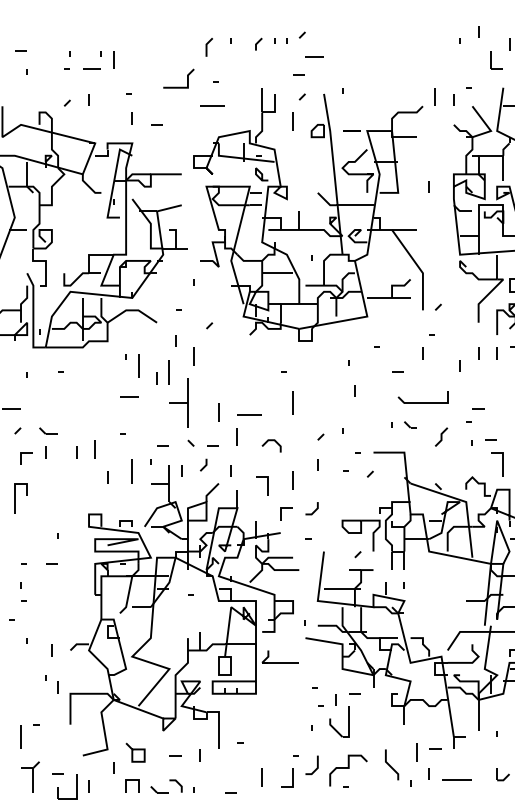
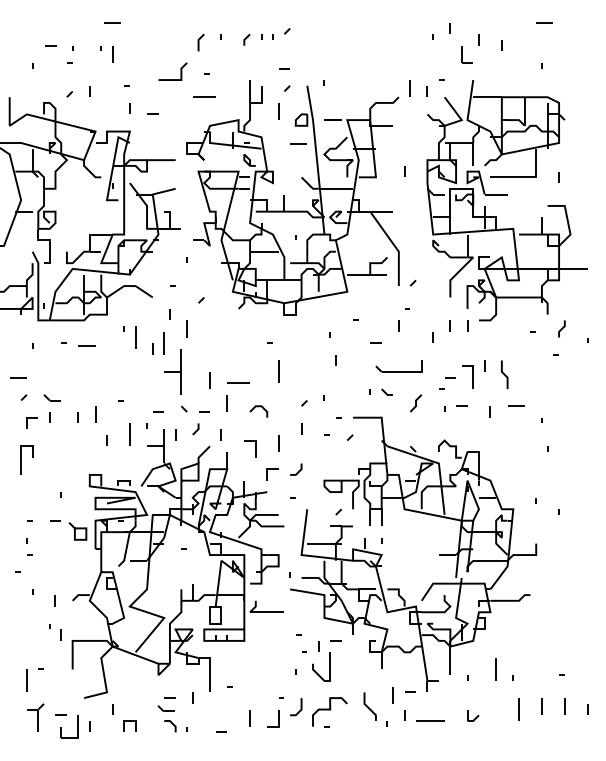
line: (20, 50) -> (50, 45), moved
line: (314, 55) -> (298, 143), moved
line: (91, 68) -> (112, 22), moved
line: (128, 396) -> (86, 345), moved
line: (502, 464) -> (472, 376), moved
curve: (135, 750) -> (77, 529), moved
part: (158, 789) -> (165, 708), moved

